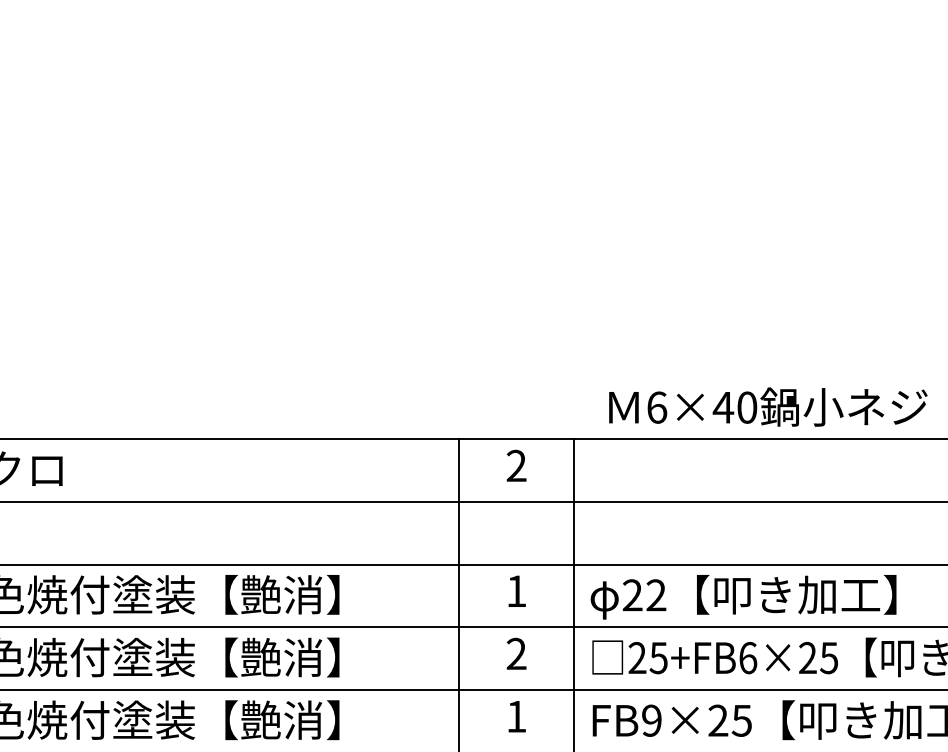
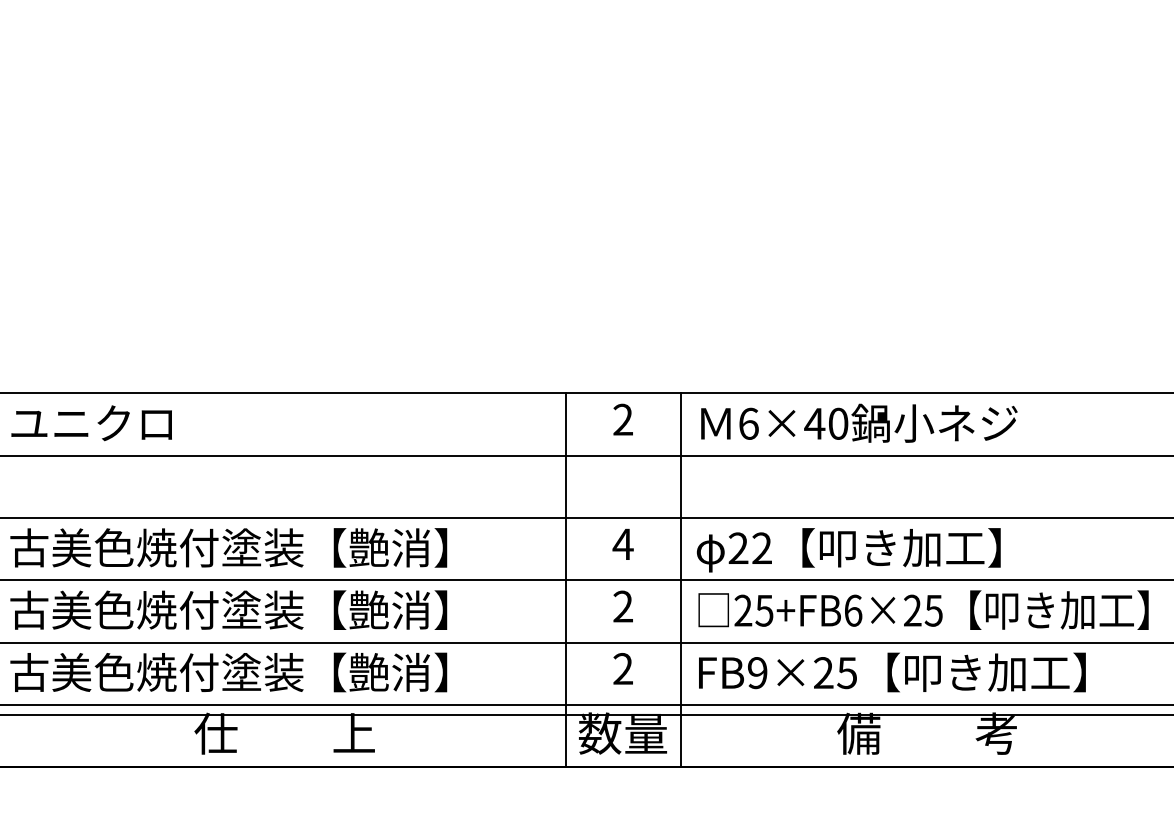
text: (768, 406) -> (859, 422), moved
text: (515, 590) -> (622, 543), 1 -> 4
text: (515, 716) -> (622, 668), 1 -> 2

